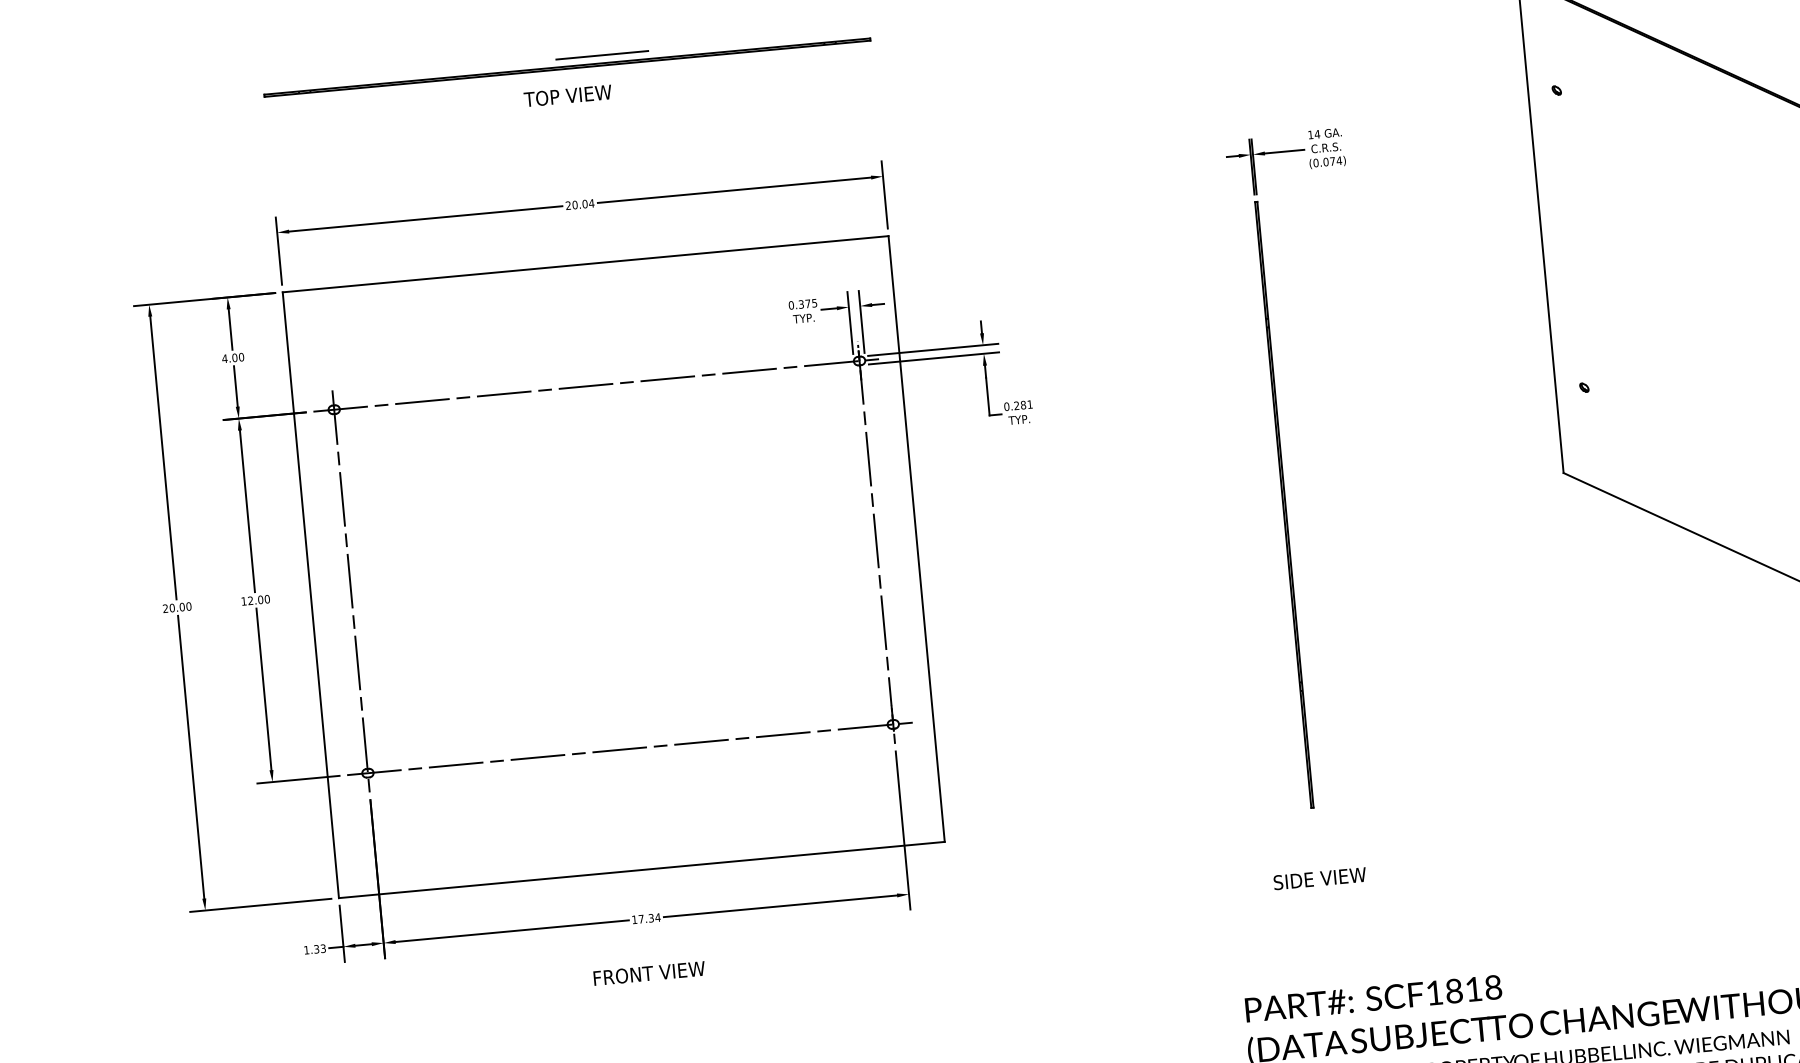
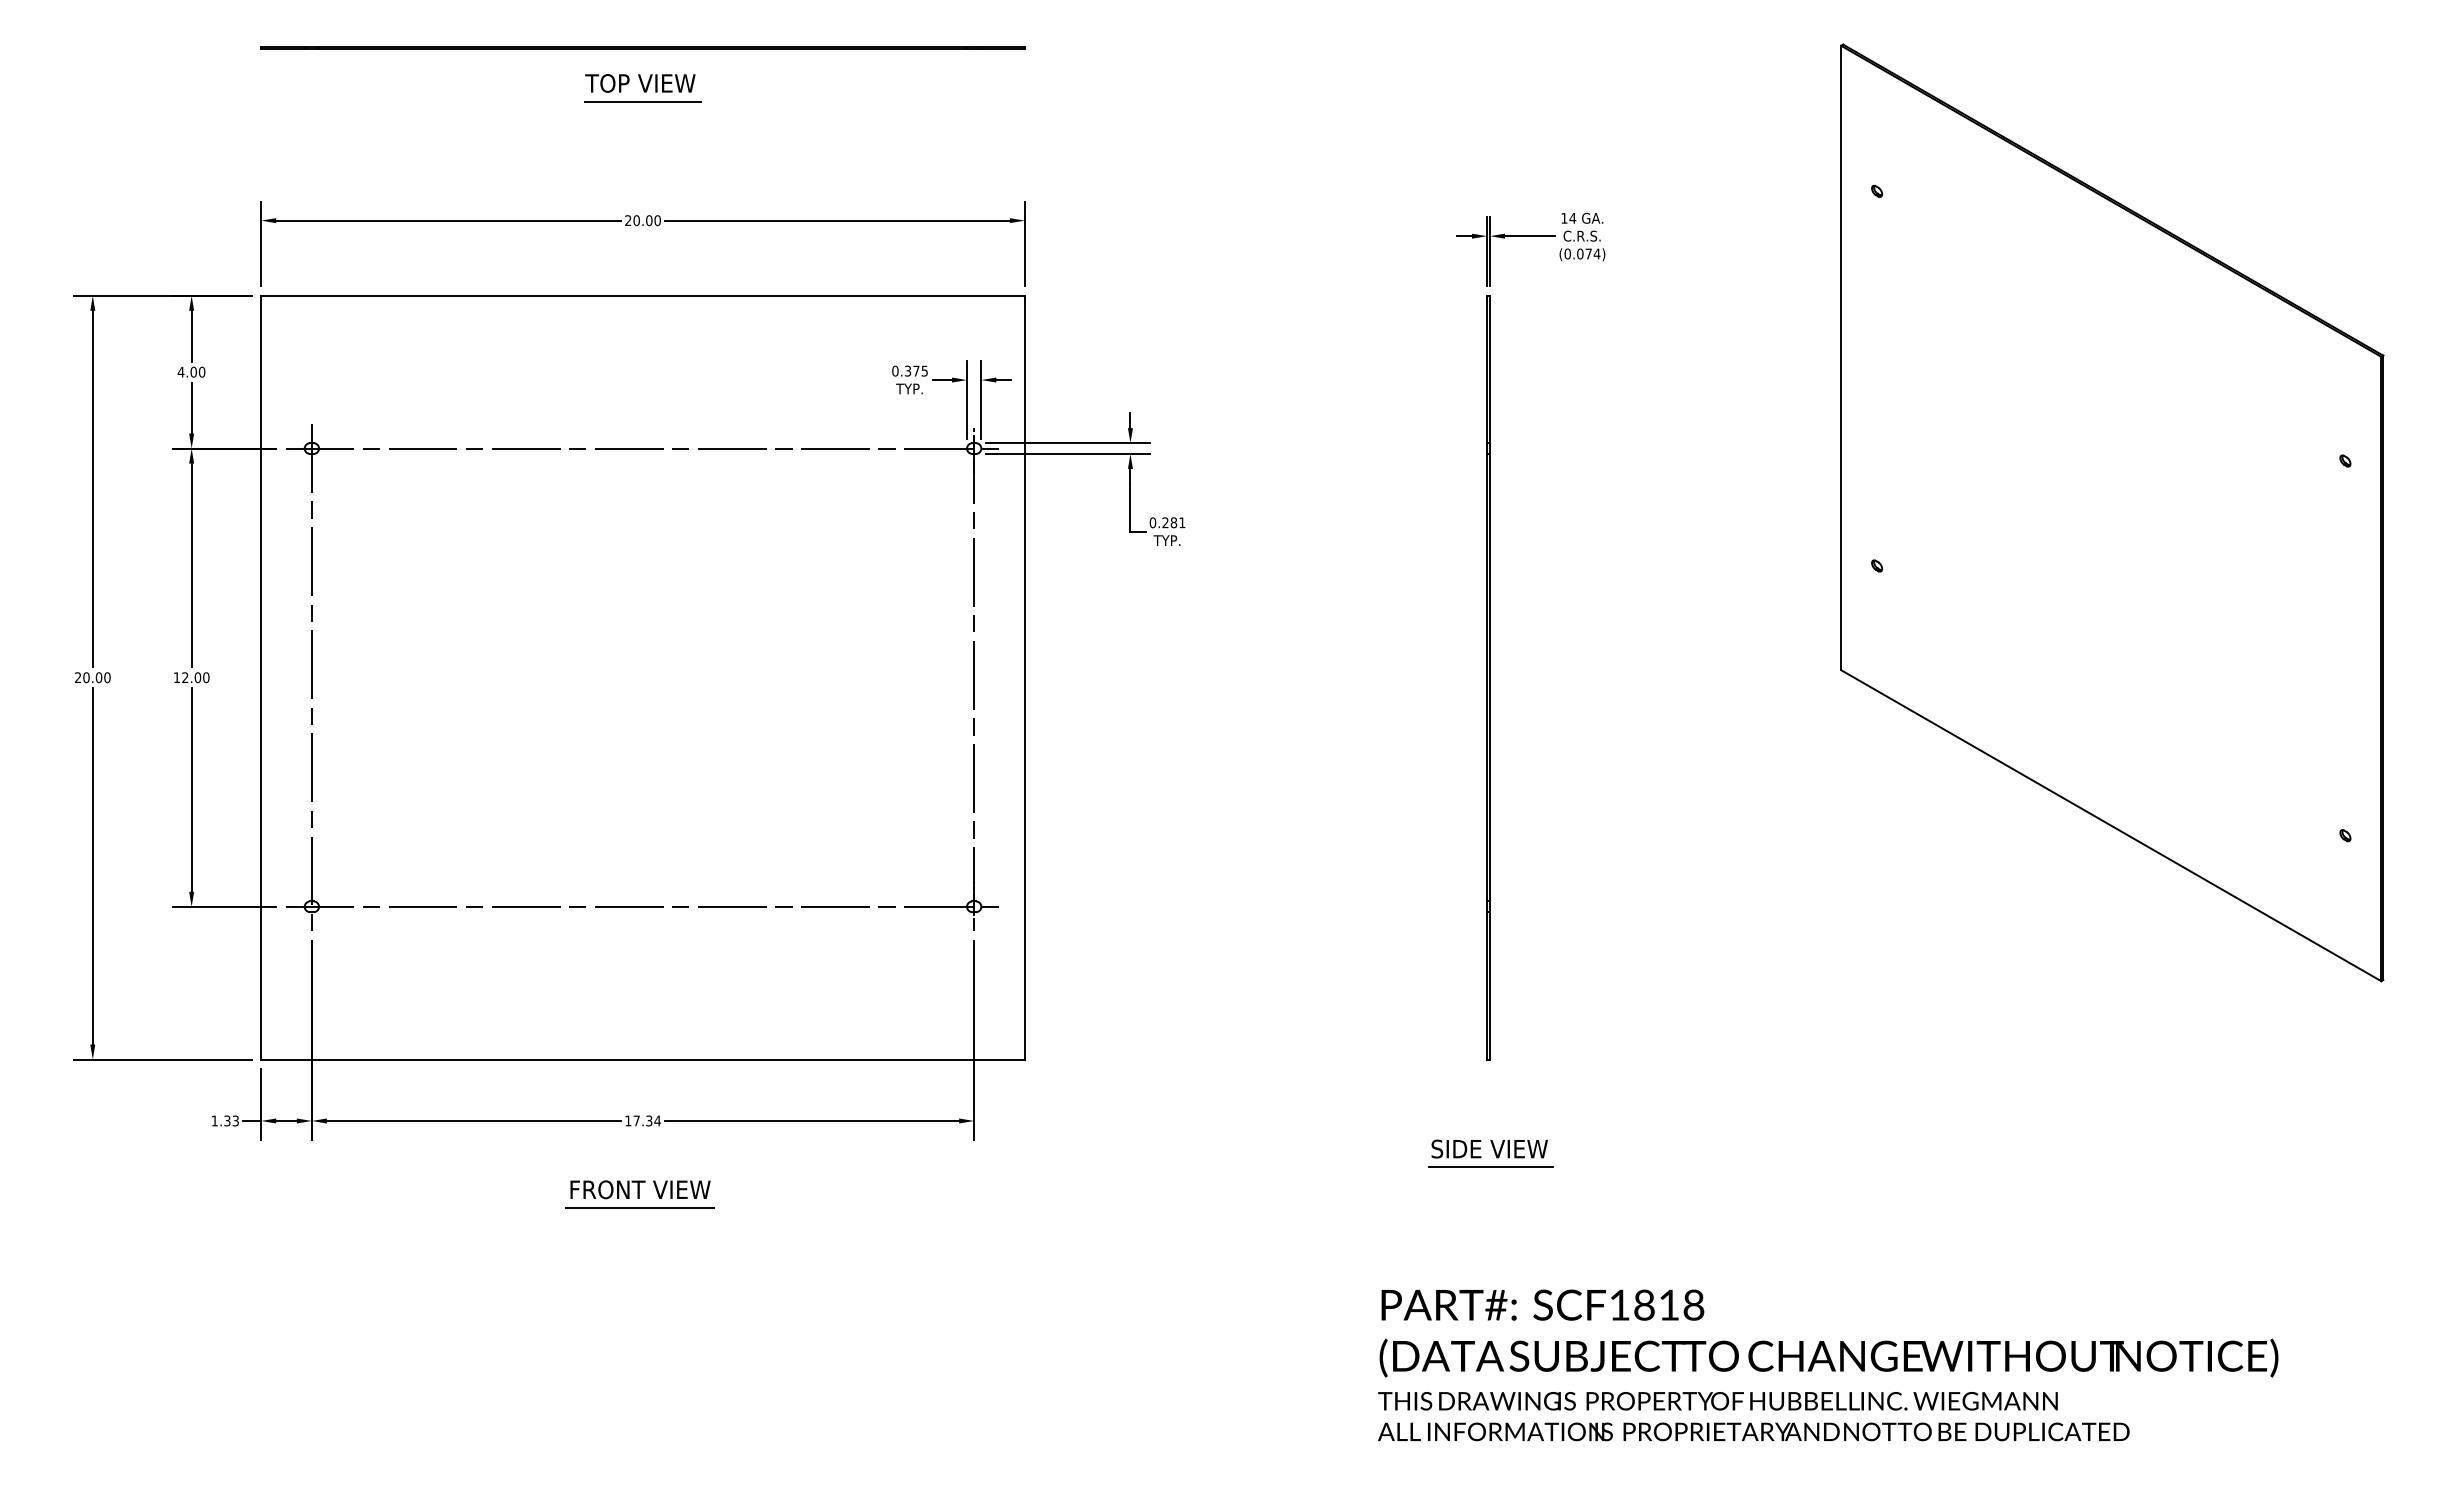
line: (601, 55) -> (642, 101), moved
text: (591, 203) -> (657, 220), 20.04 -> 20.00
line: (1322, 893) -> (1491, 1167), added
line: (649, 987) -> (639, 1207), added

